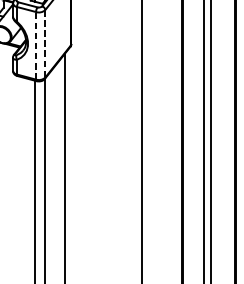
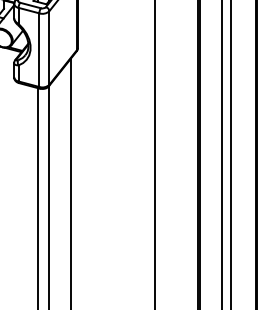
line: (45, 44) -> (49, 48), dashed -> solid
line: (36, 46) -> (39, 50), dashed -> solid

